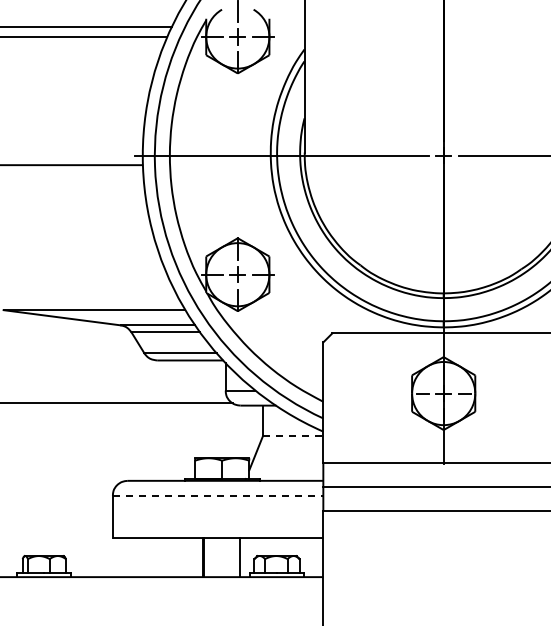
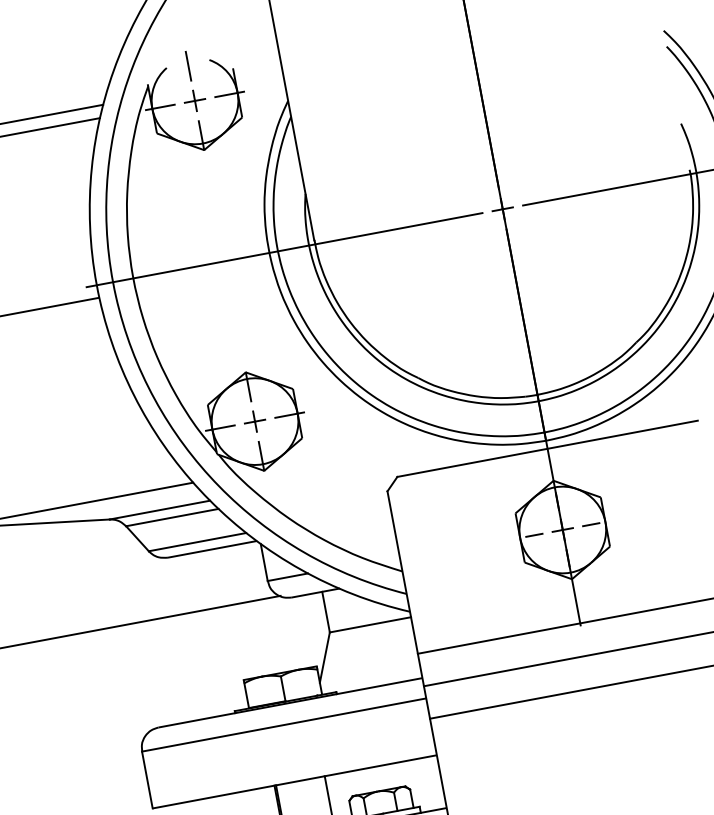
line: (293, 435) -> (370, 624), dashed -> solid
line: (218, 495) -> (284, 724), dashed -> solid

